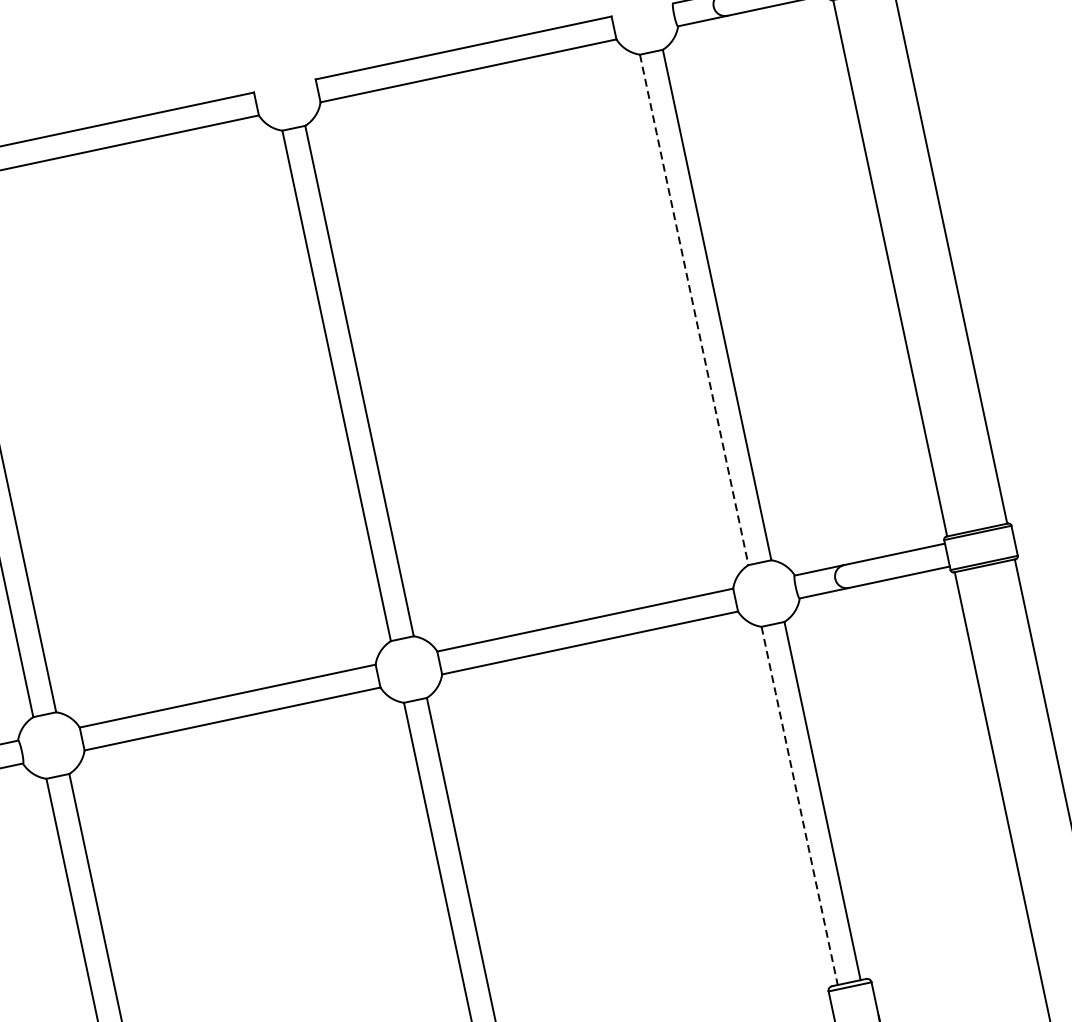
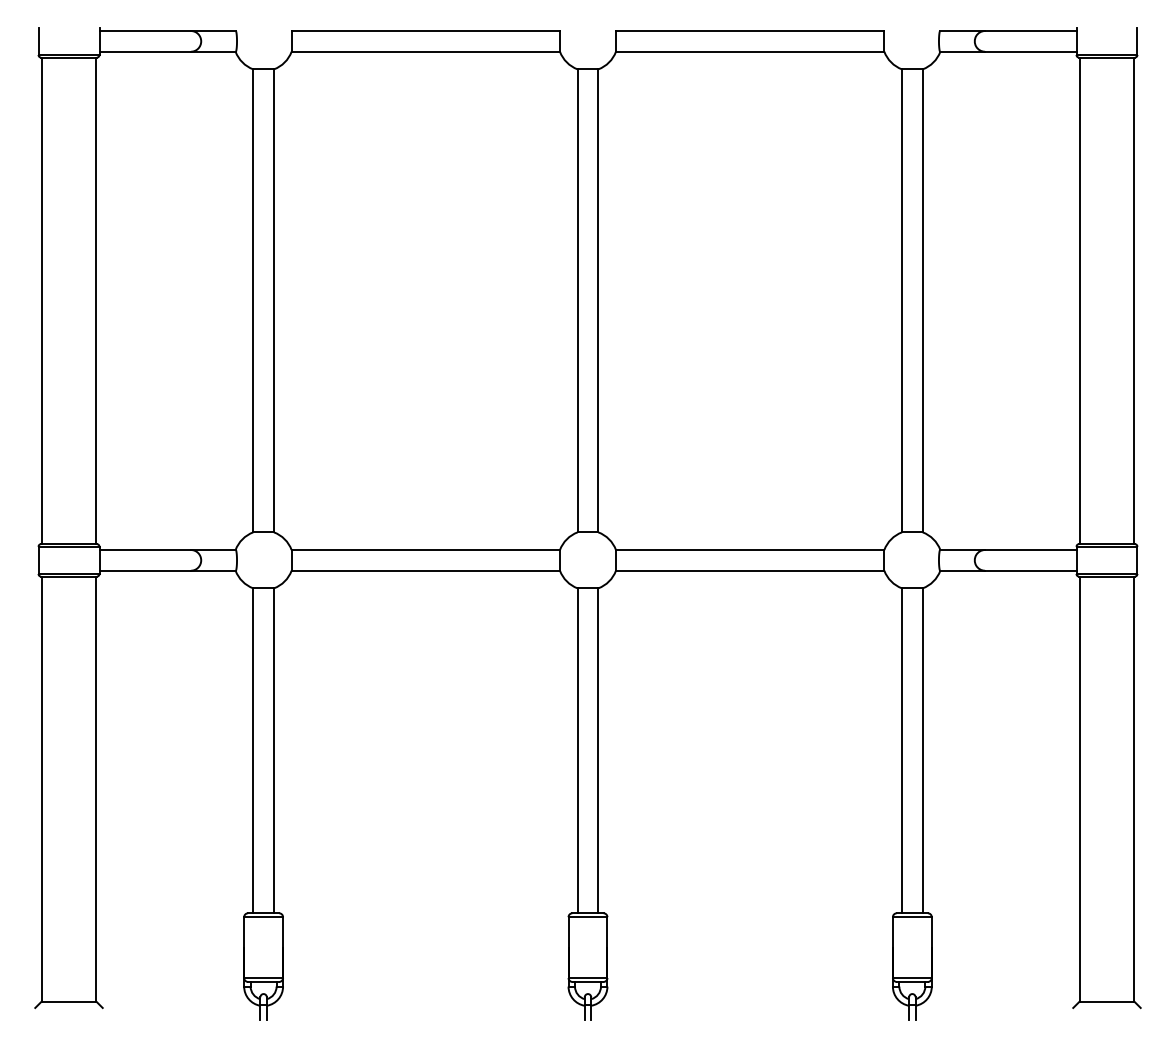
line: (693, 309) -> (901, 300), dashed -> solid
line: (799, 806) -> (901, 751), dashed -> solid

